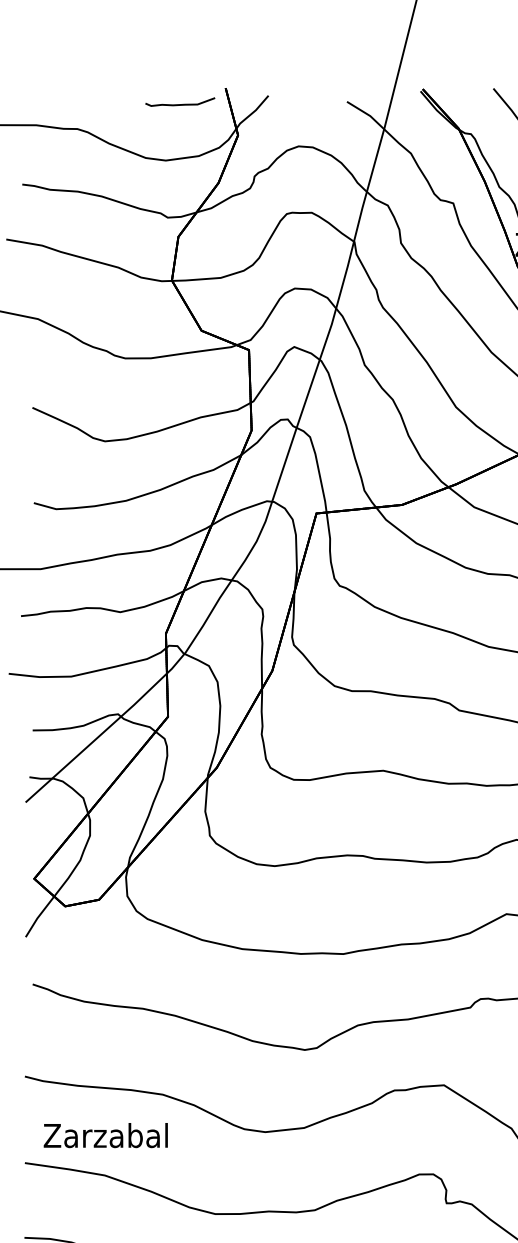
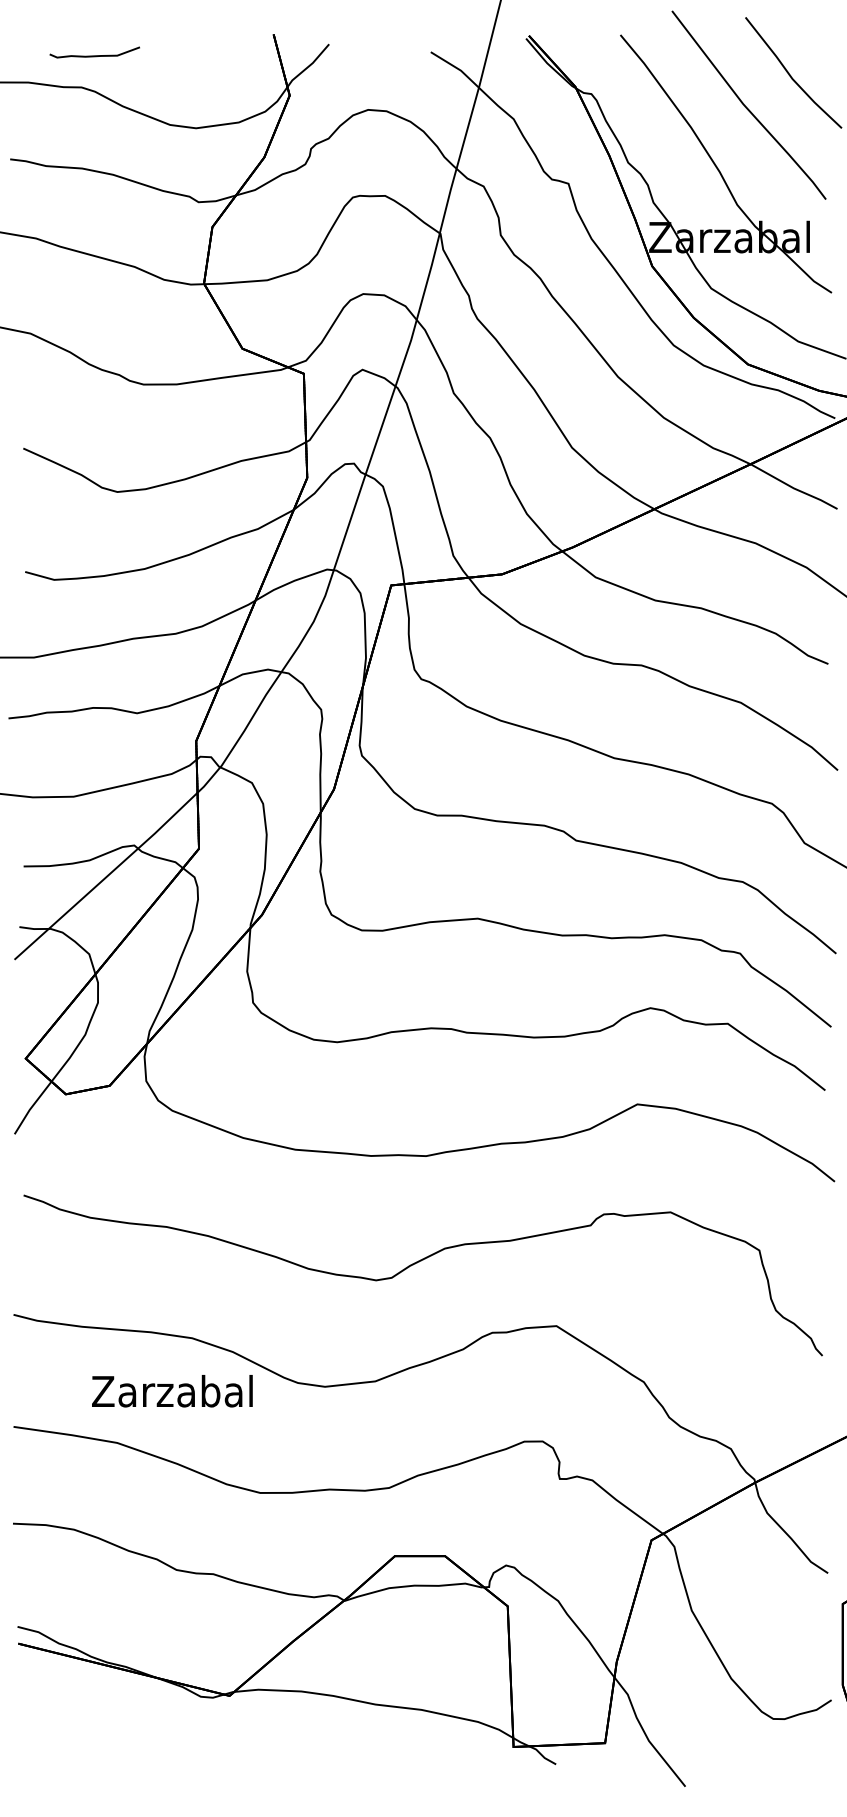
curve: (180, 104) -> (94, 55), moved
text: (105, 1135) -> (172, 1391), moved

